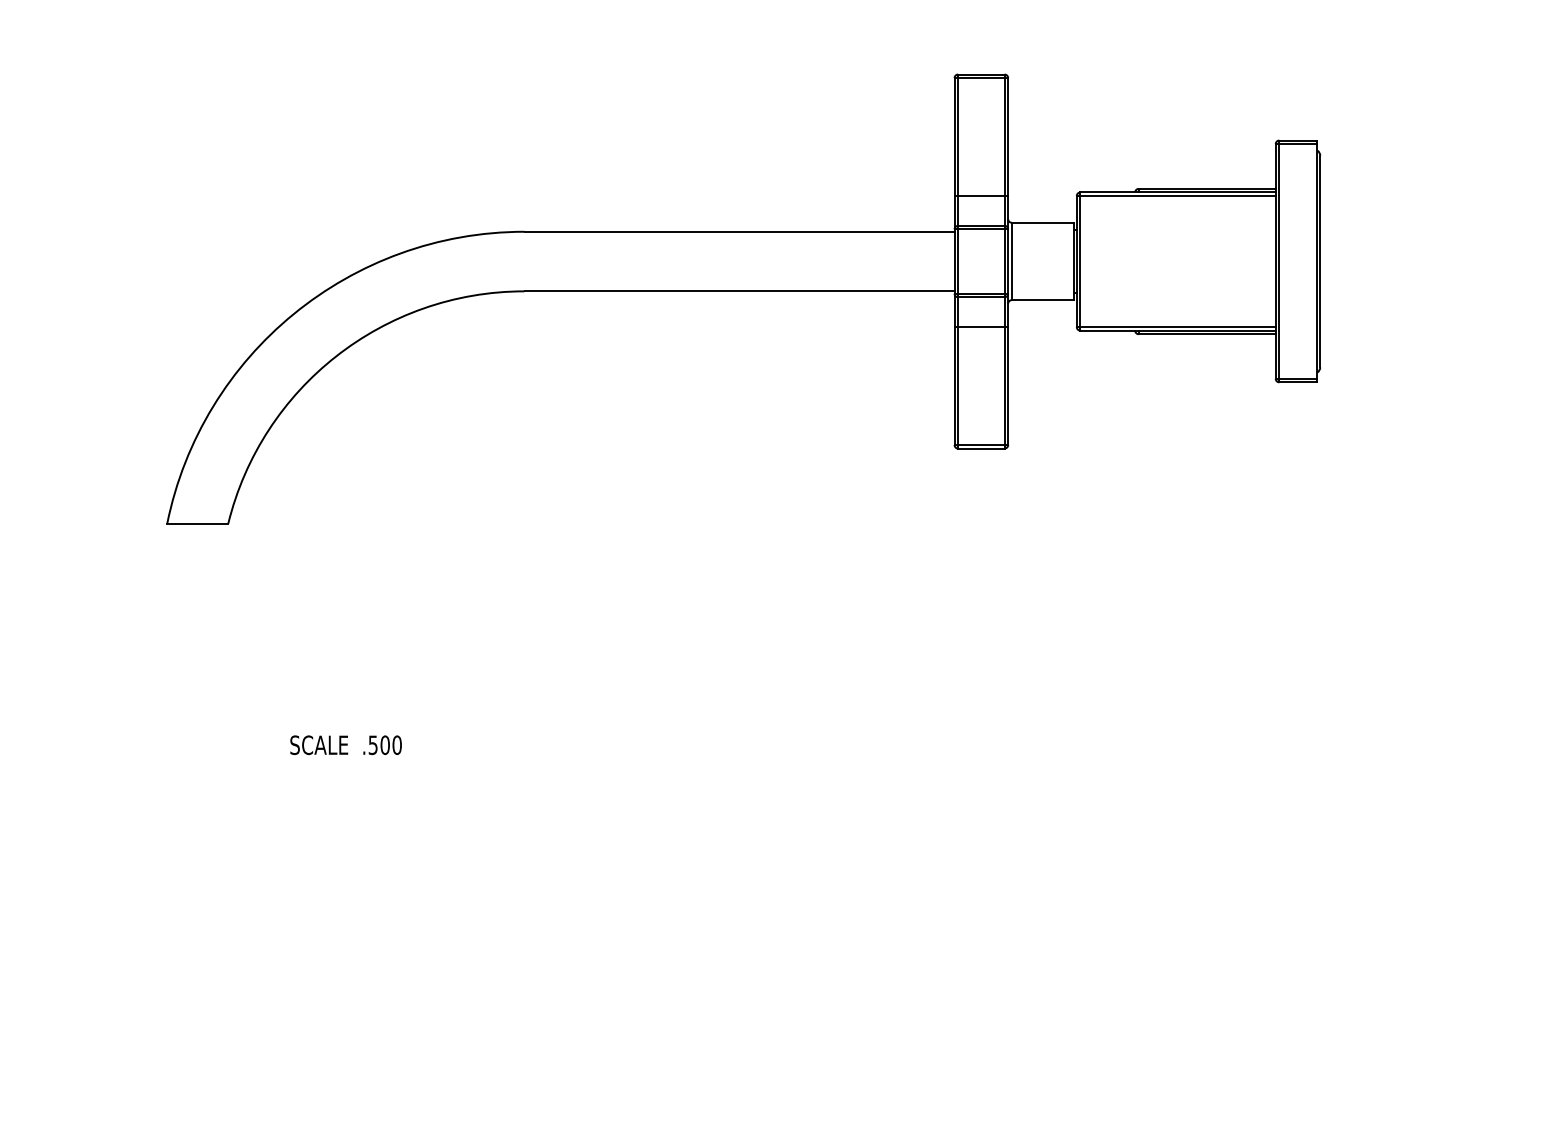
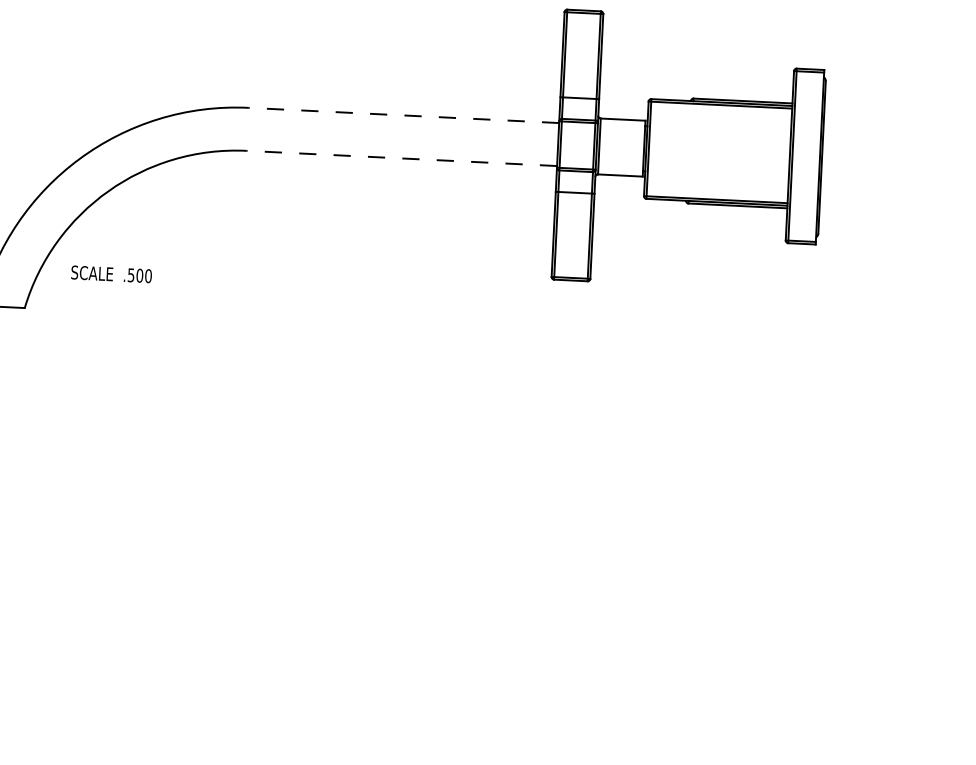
line: (739, 231) -> (404, 115), solid -> dashed
line: (739, 291) -> (401, 158), solid -> dashed
text: (345, 745) -> (111, 274), moved

